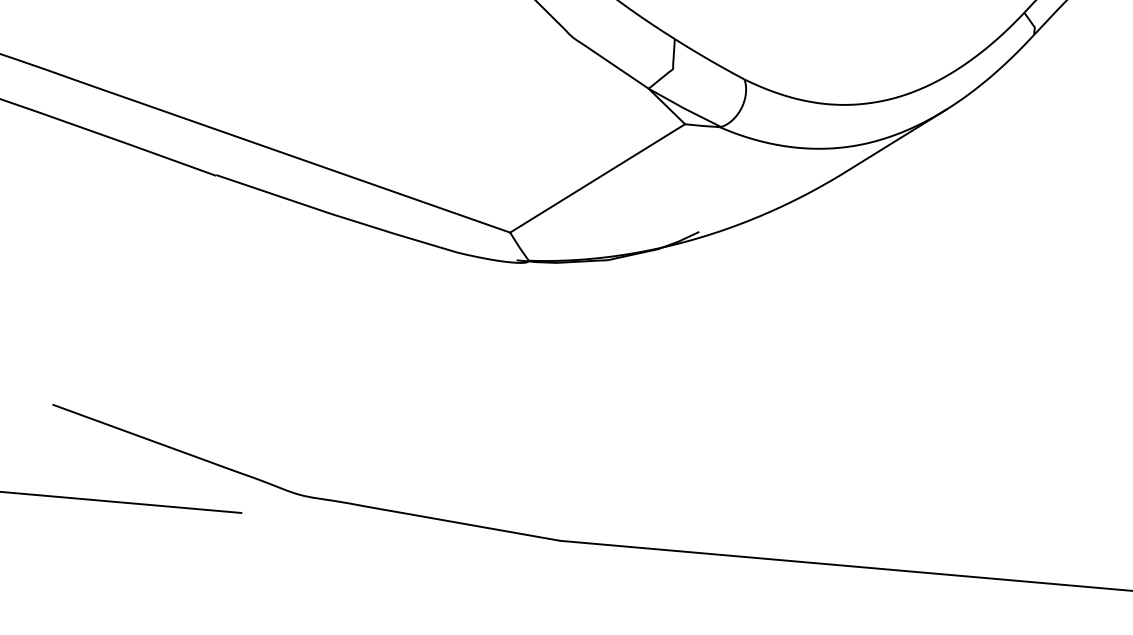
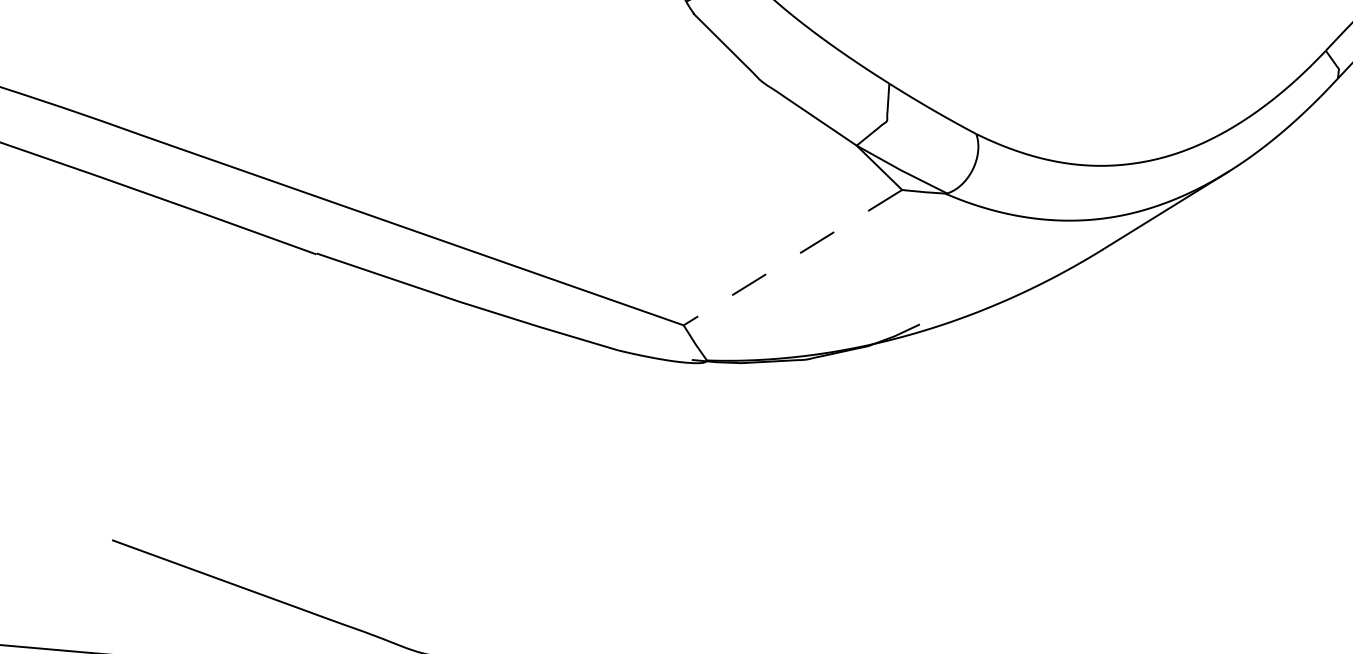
line: (597, 178) -> (792, 257), solid -> dashed

